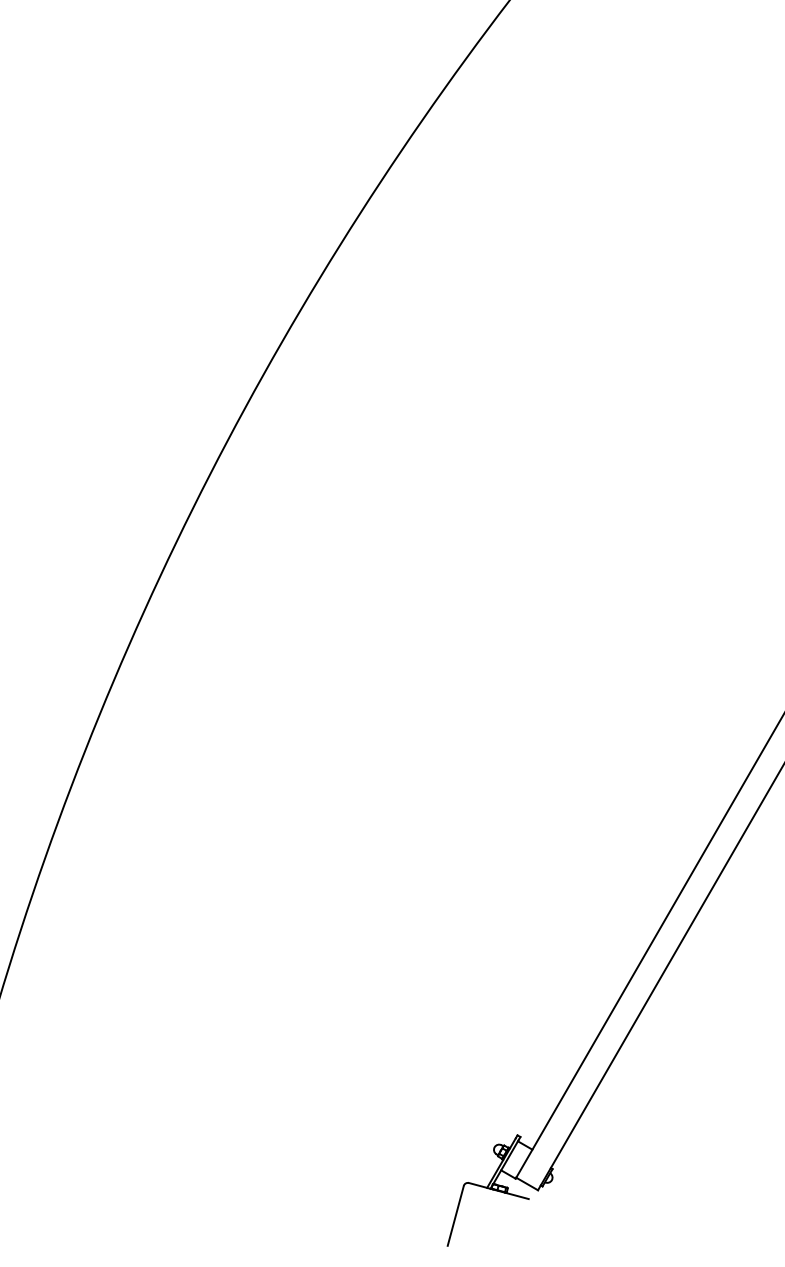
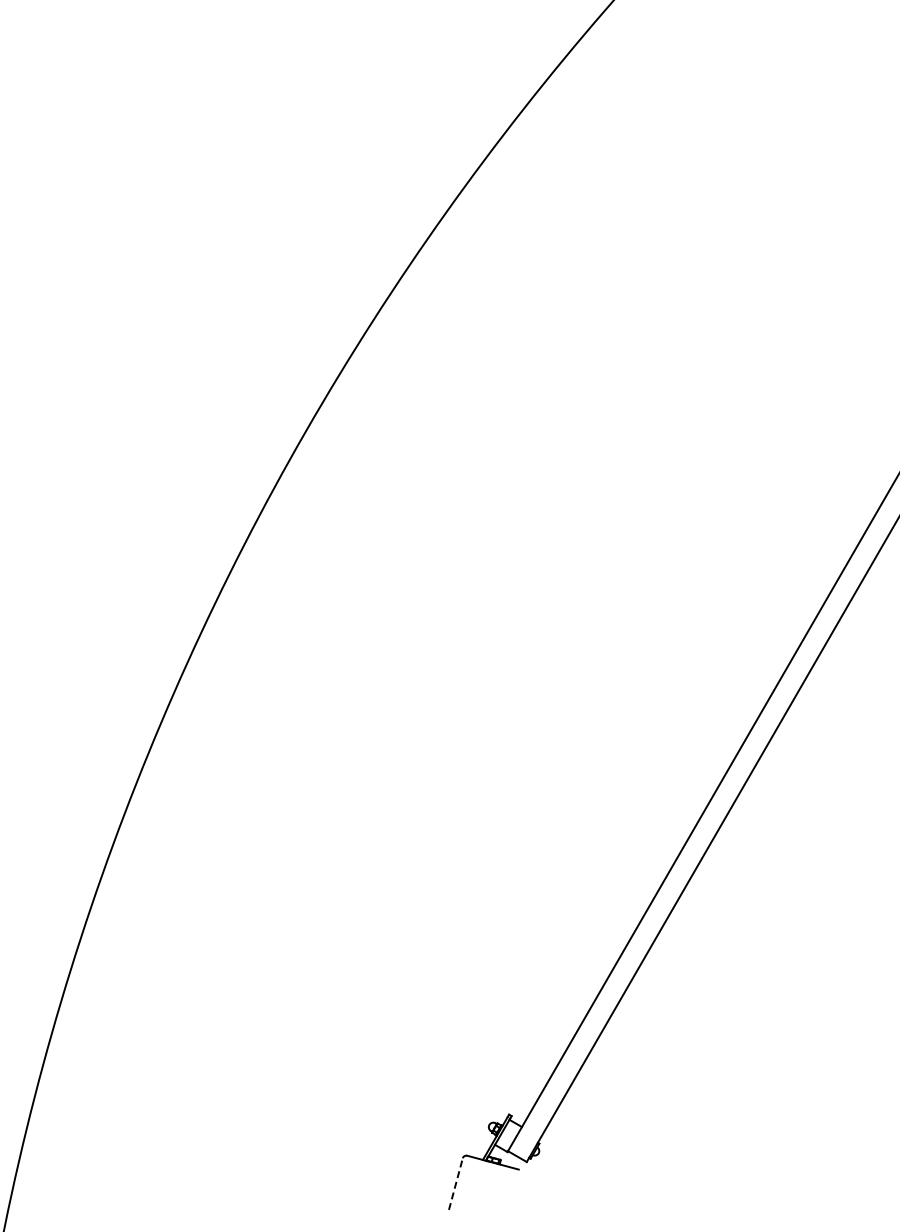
line: (455, 1216) -> (455, 1184), solid -> dashed

